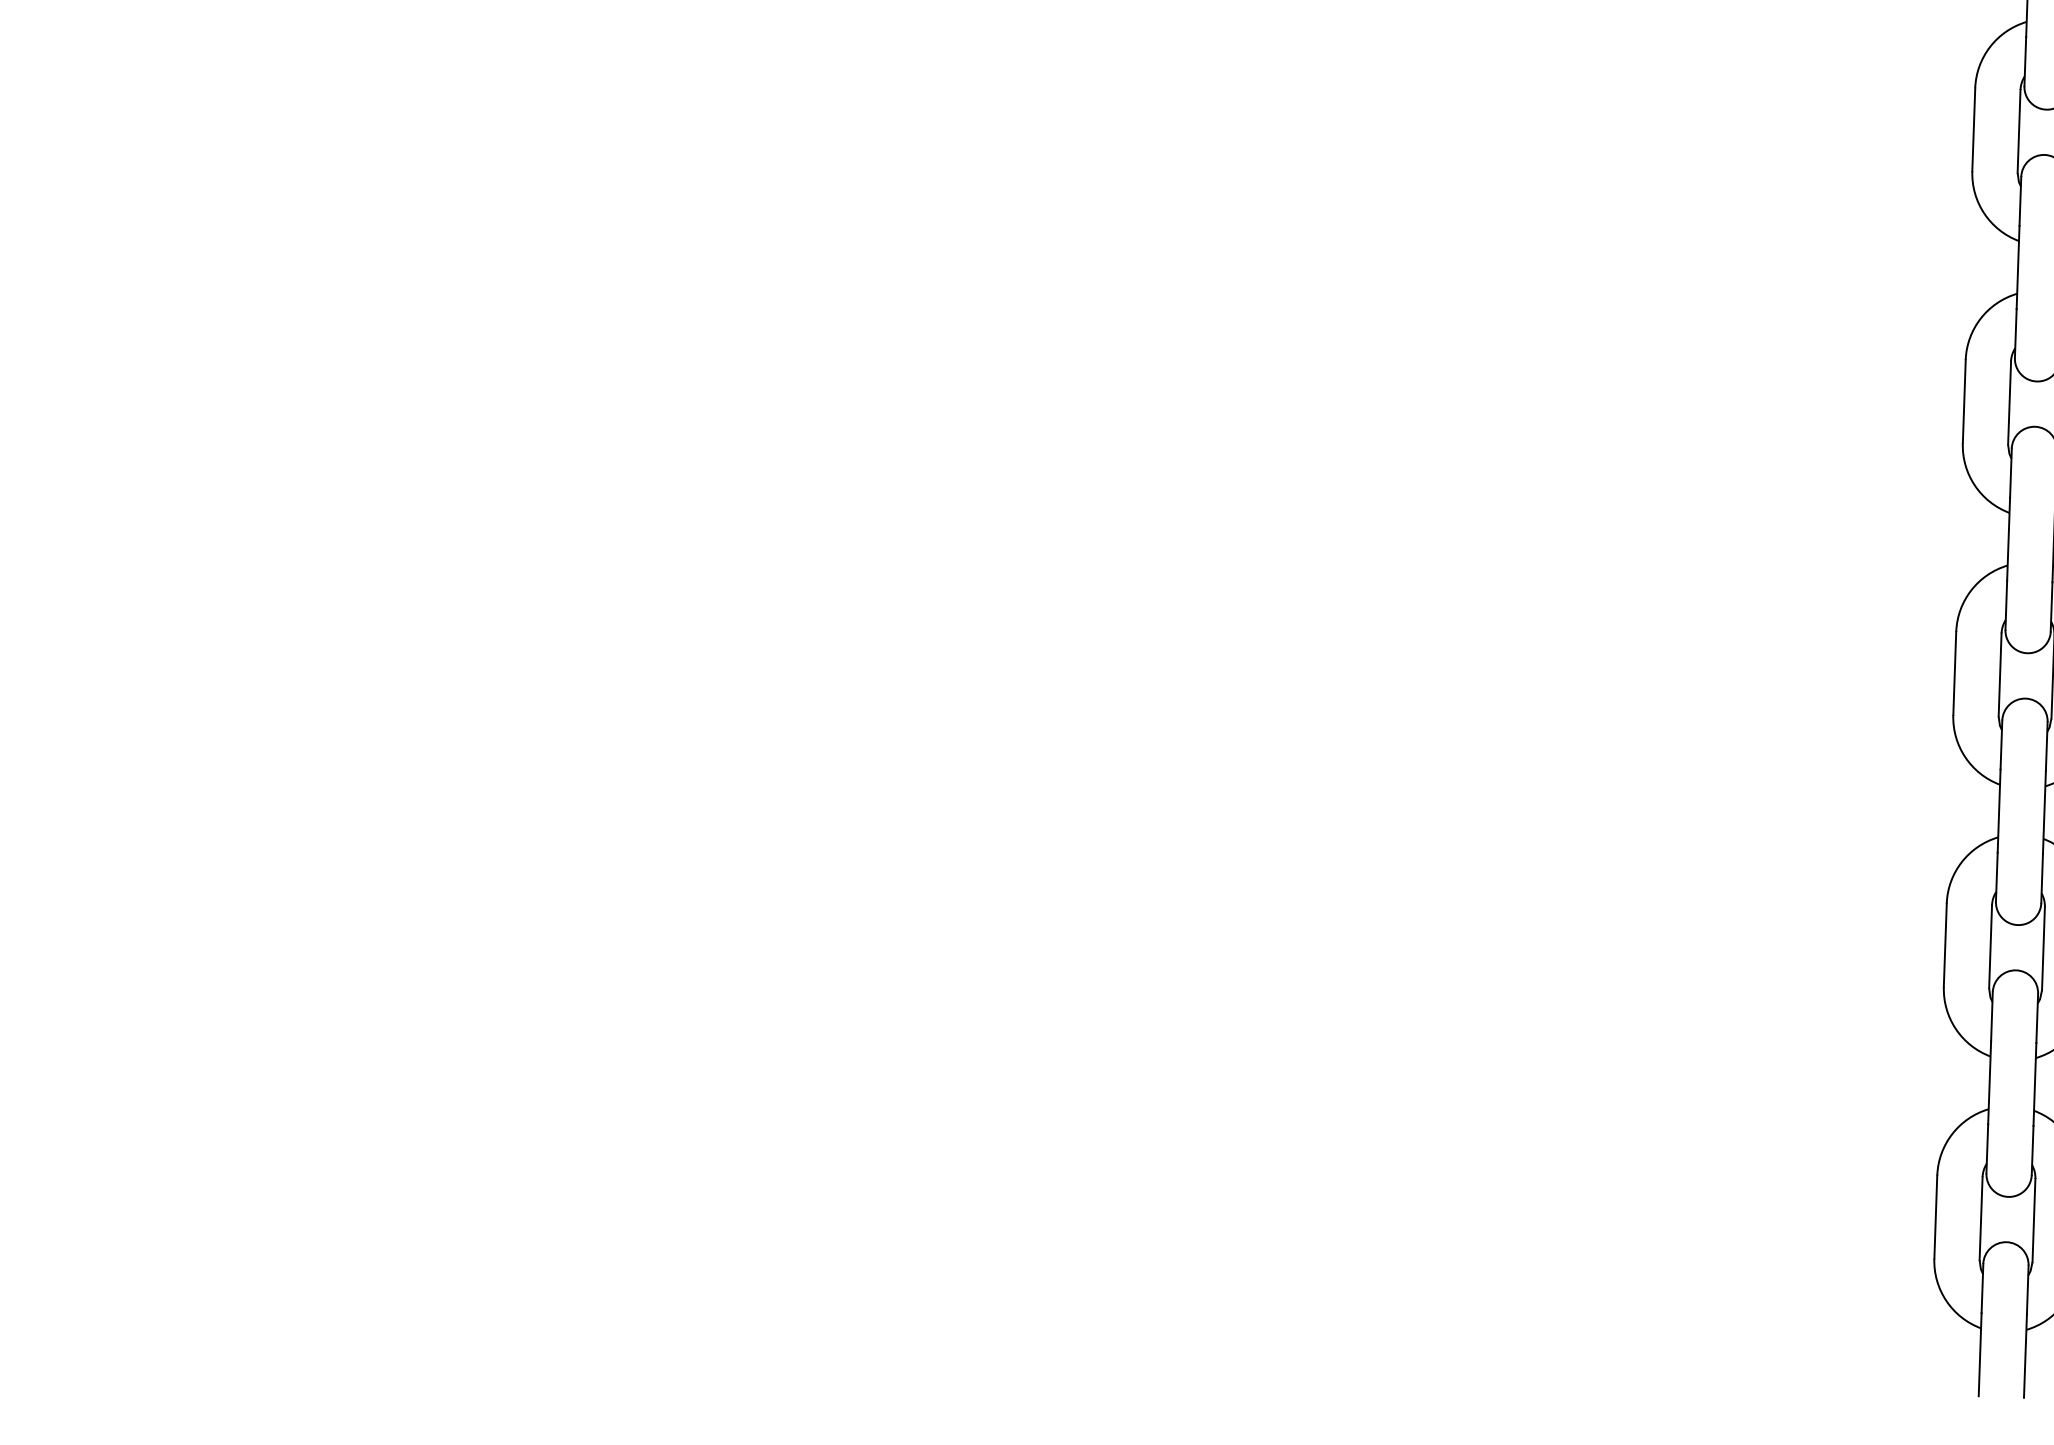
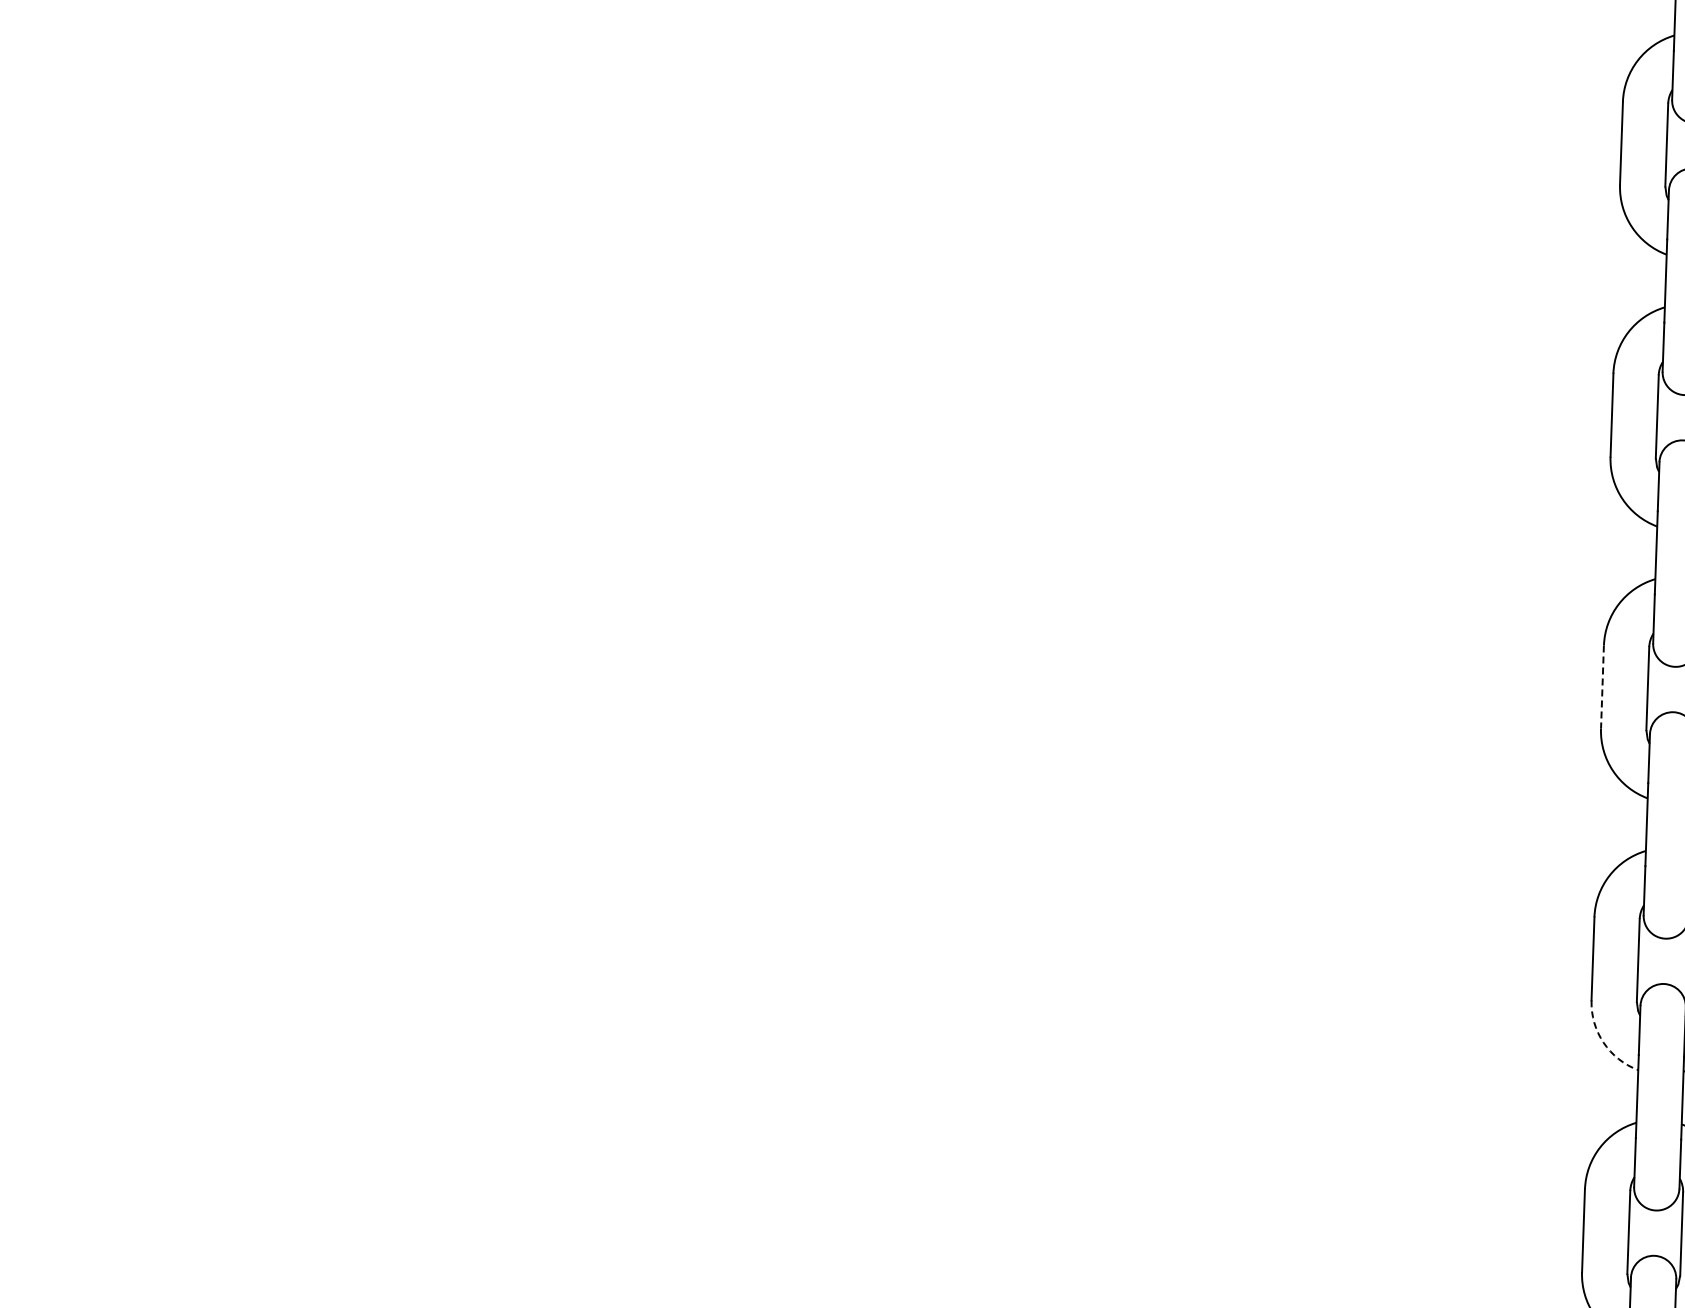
line: (1954, 673) -> (1602, 687), solid -> dashed
arc: (1955, 1029) -> (1603, 1043), solid -> dashed

